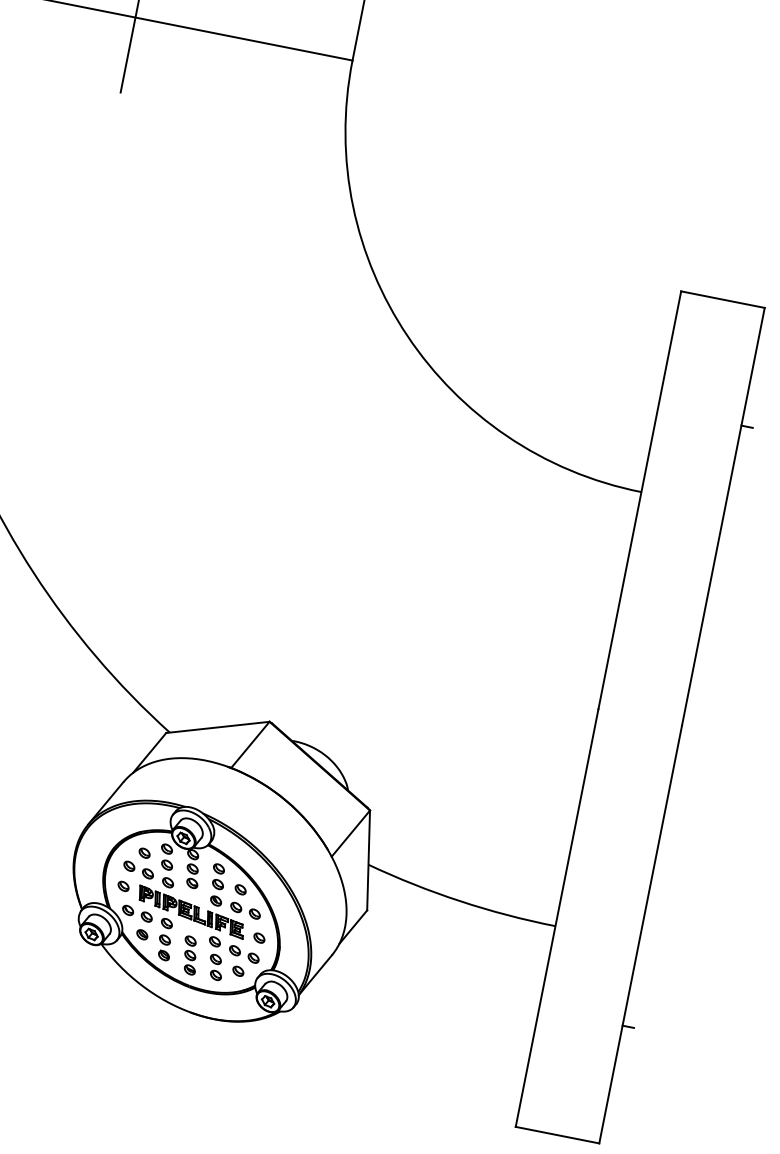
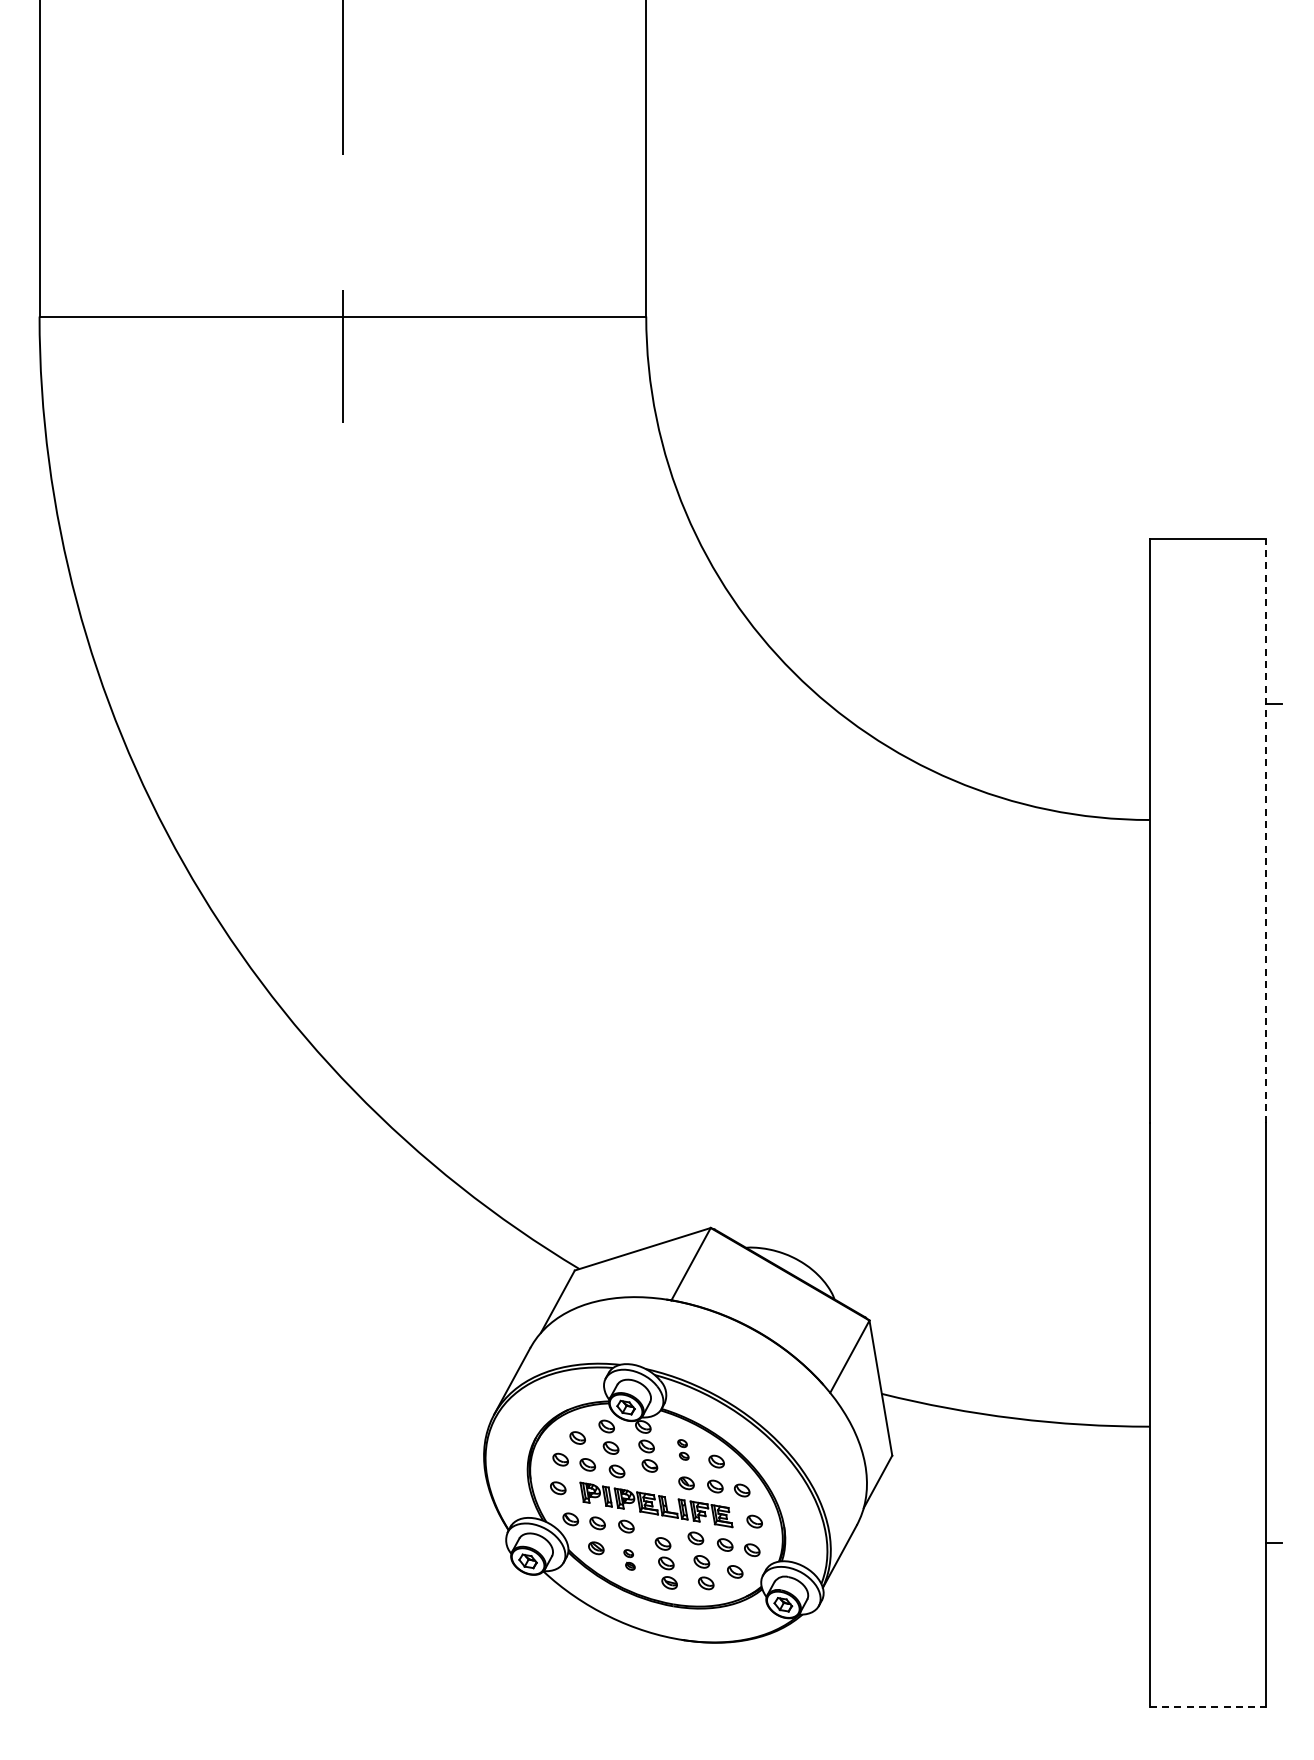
line: (723, 516) -> (1266, 831), solid -> dashed
part: (218, 876) -> (683, 1449), size x0.6
part: (164, 947) -> (629, 1559), size x0.6
line: (557, 1135) -> (1208, 1707), solid -> dashed

